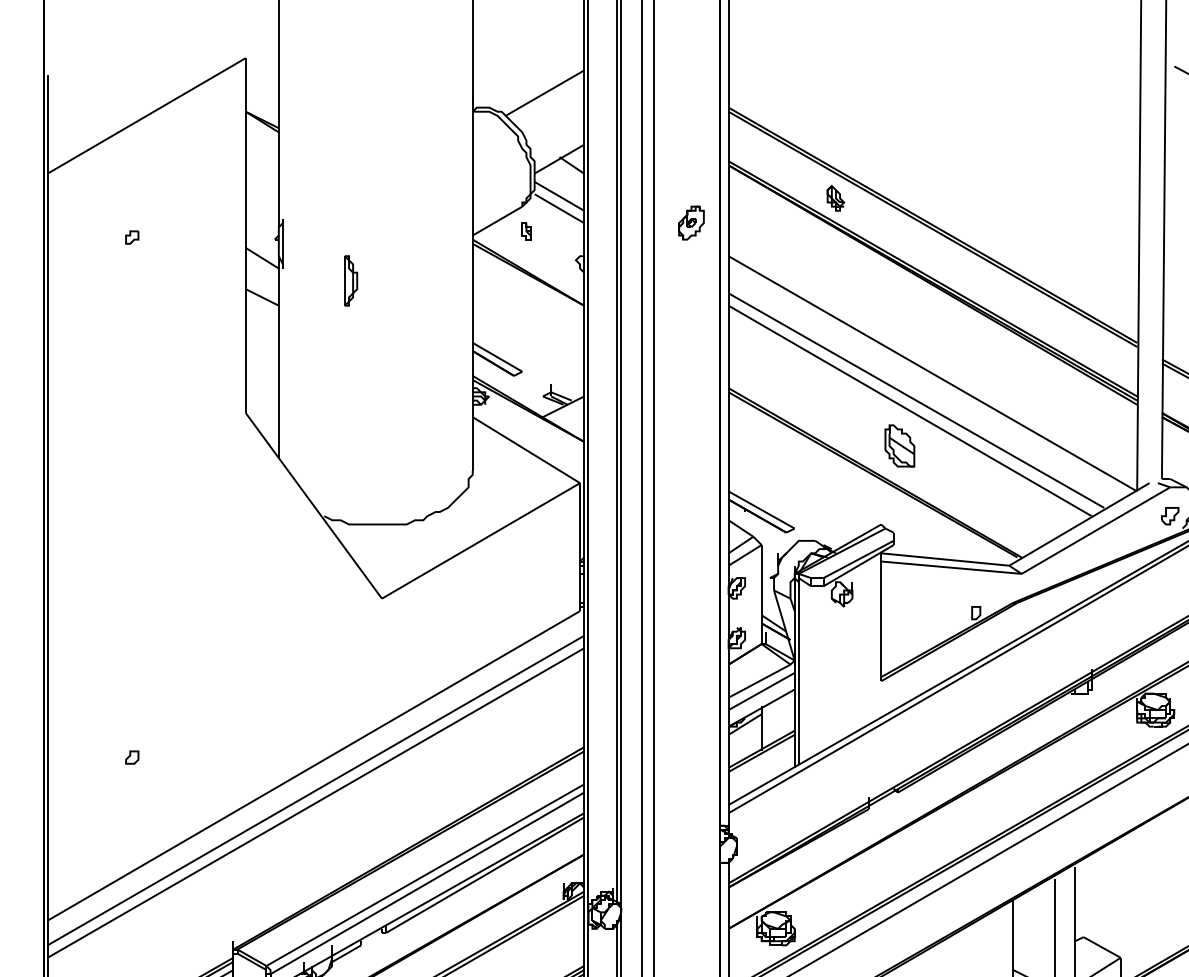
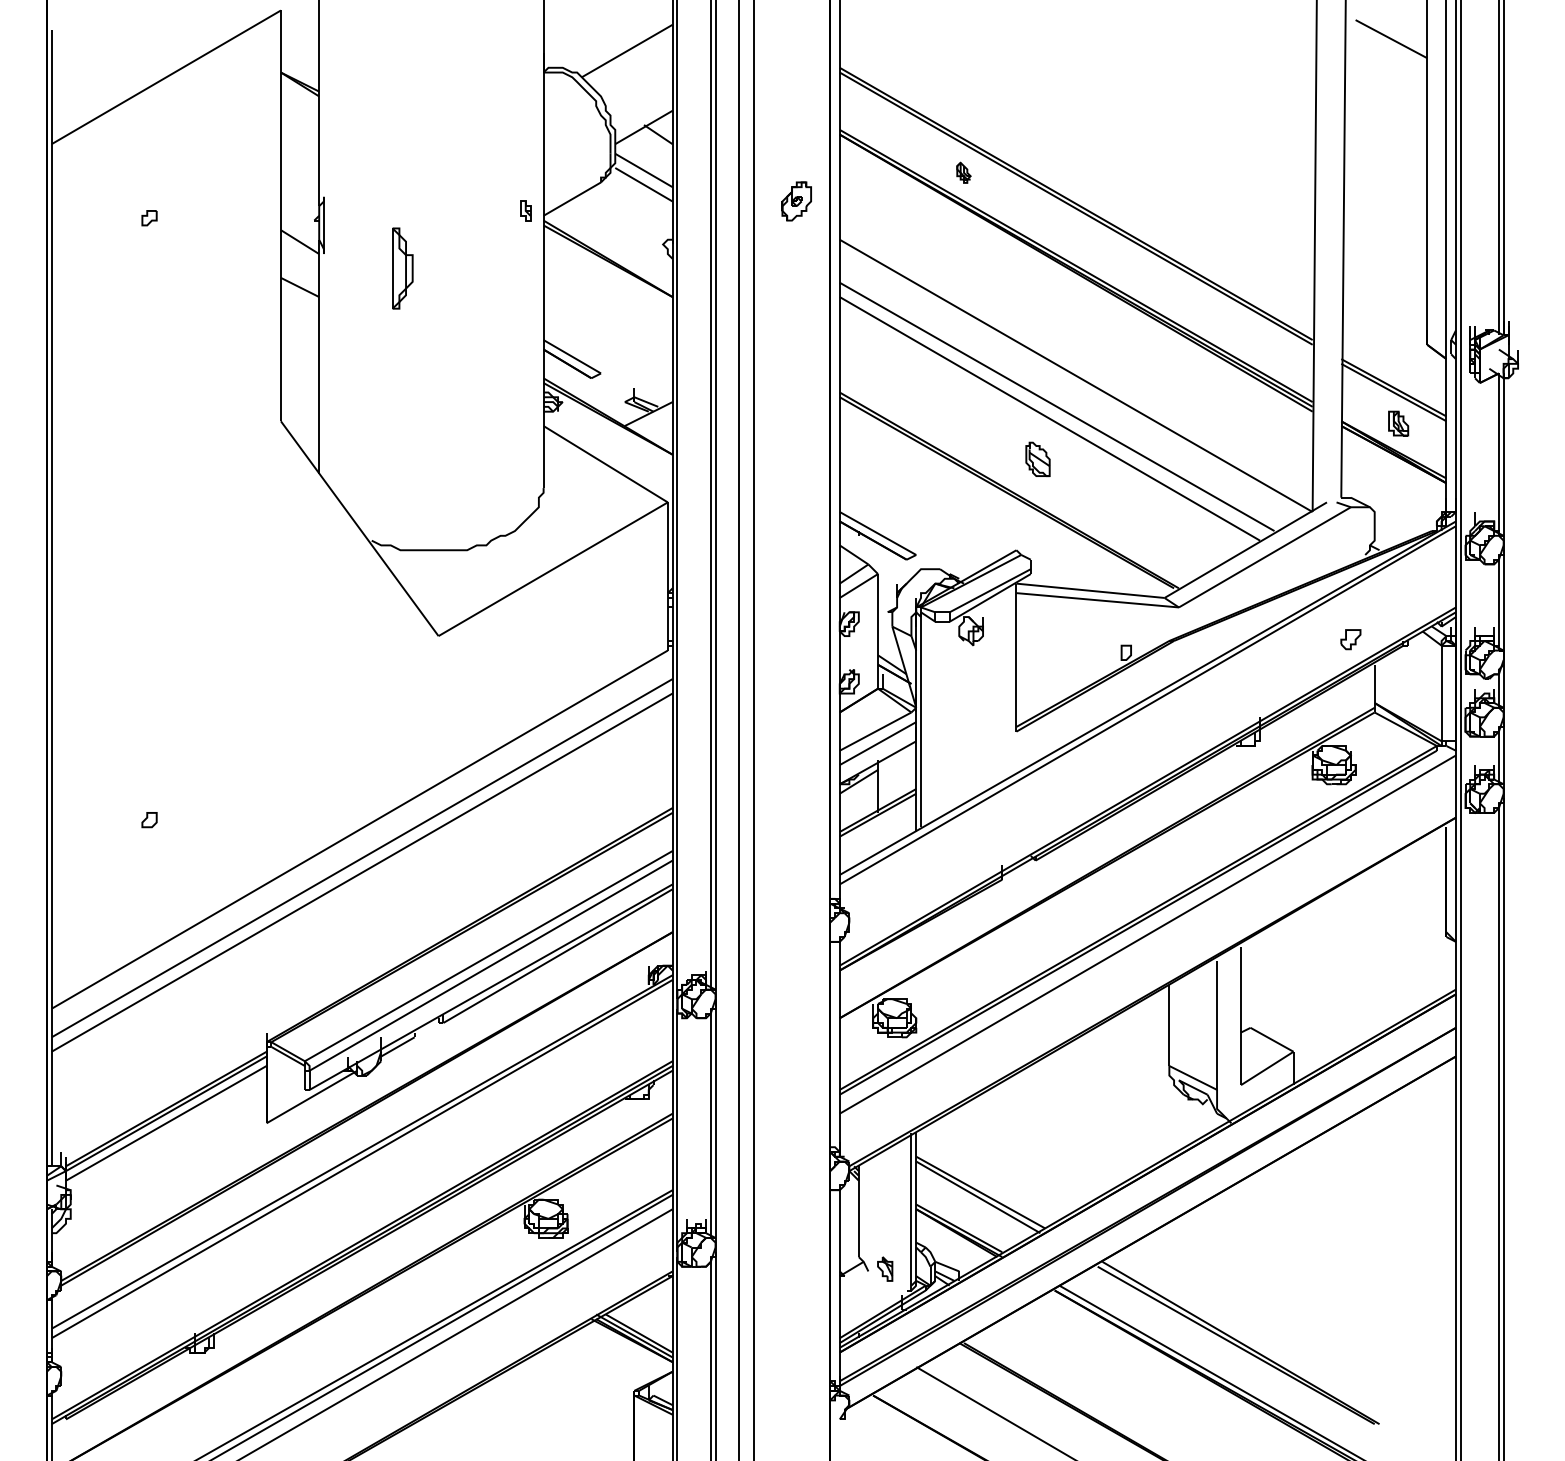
part: (835, 198) -> (963, 172), size x0.7
part: (526, 230) -> (525, 210), moved
part: (350, 280) -> (402, 267), size x1.4
part: (899, 446) -> (1037, 459), size x0.7
part: (1169, 516) -> (1350, 639), moved

